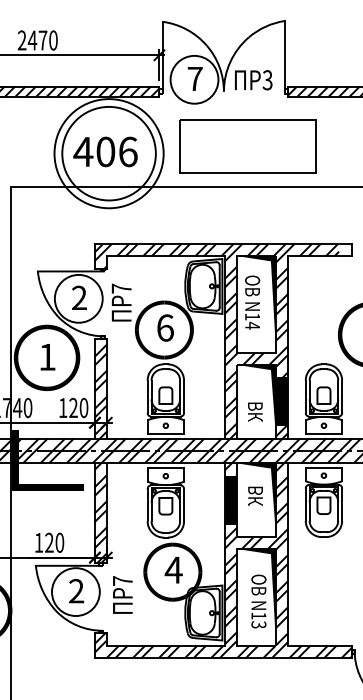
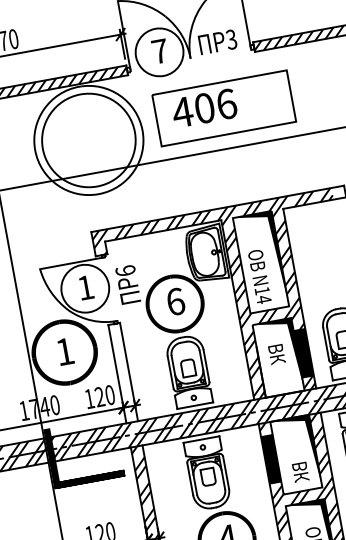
text: (105, 151) -> (204, 107), moved
text: (121, 288) -> (125, 270), 7 -> 6
text: (79, 297) -> (85, 287), 2 -> 1
text: (252, 302) -> (259, 276), moved
hatch: (100, 388) -> (122, 372), removed
text: (255, 411) -> (276, 353), moved
text: (255, 495) -> (300, 471), moved

